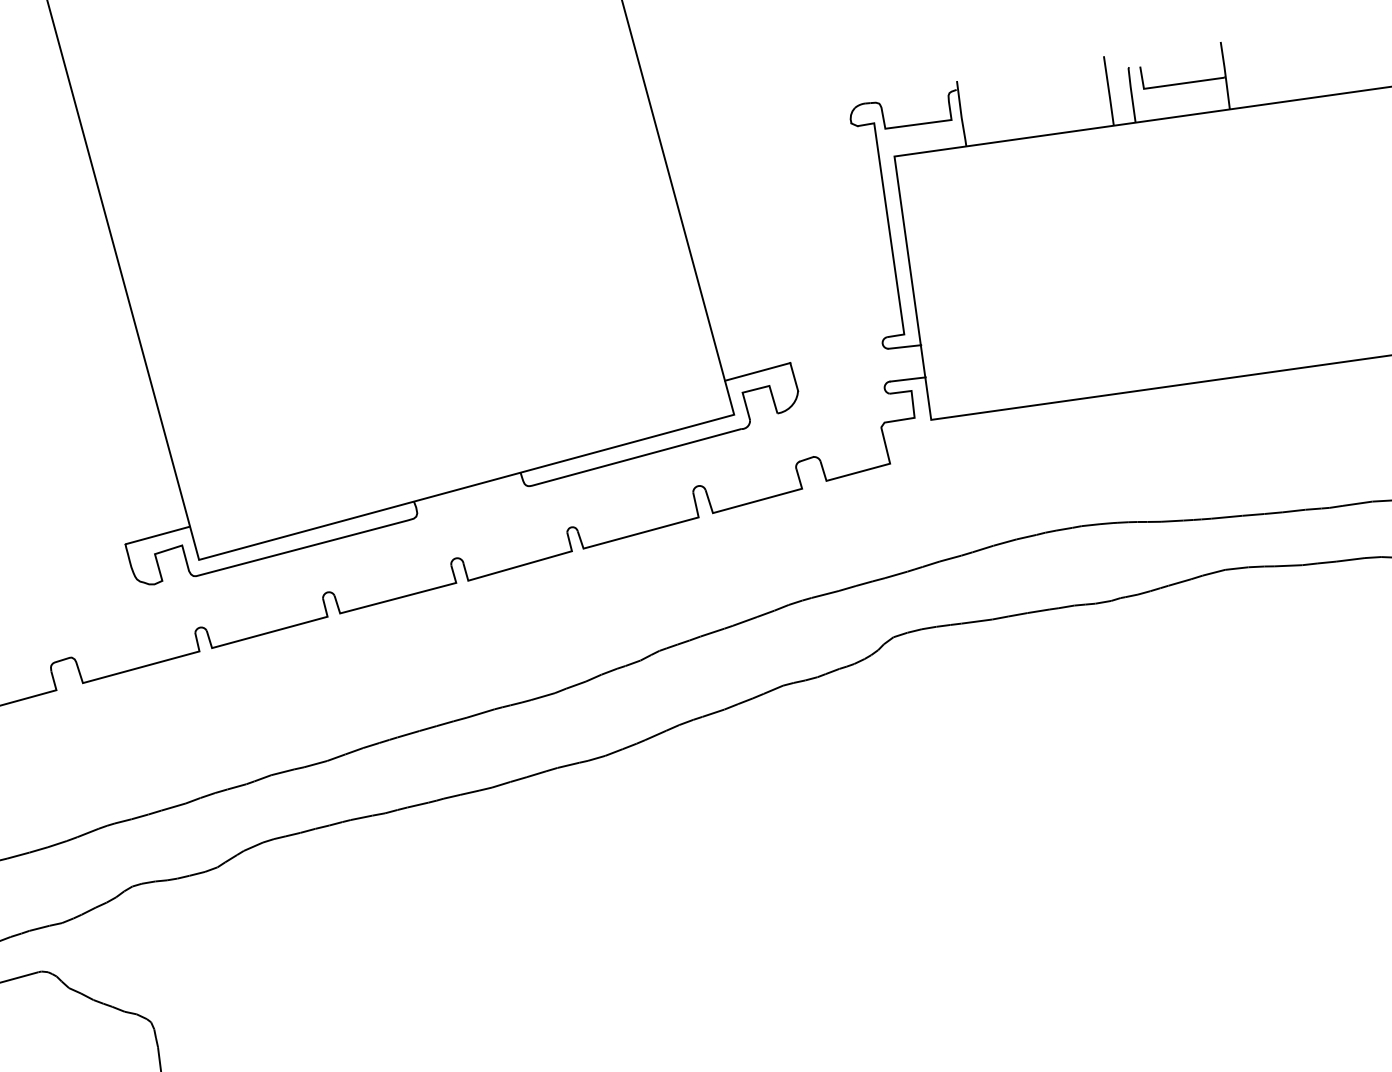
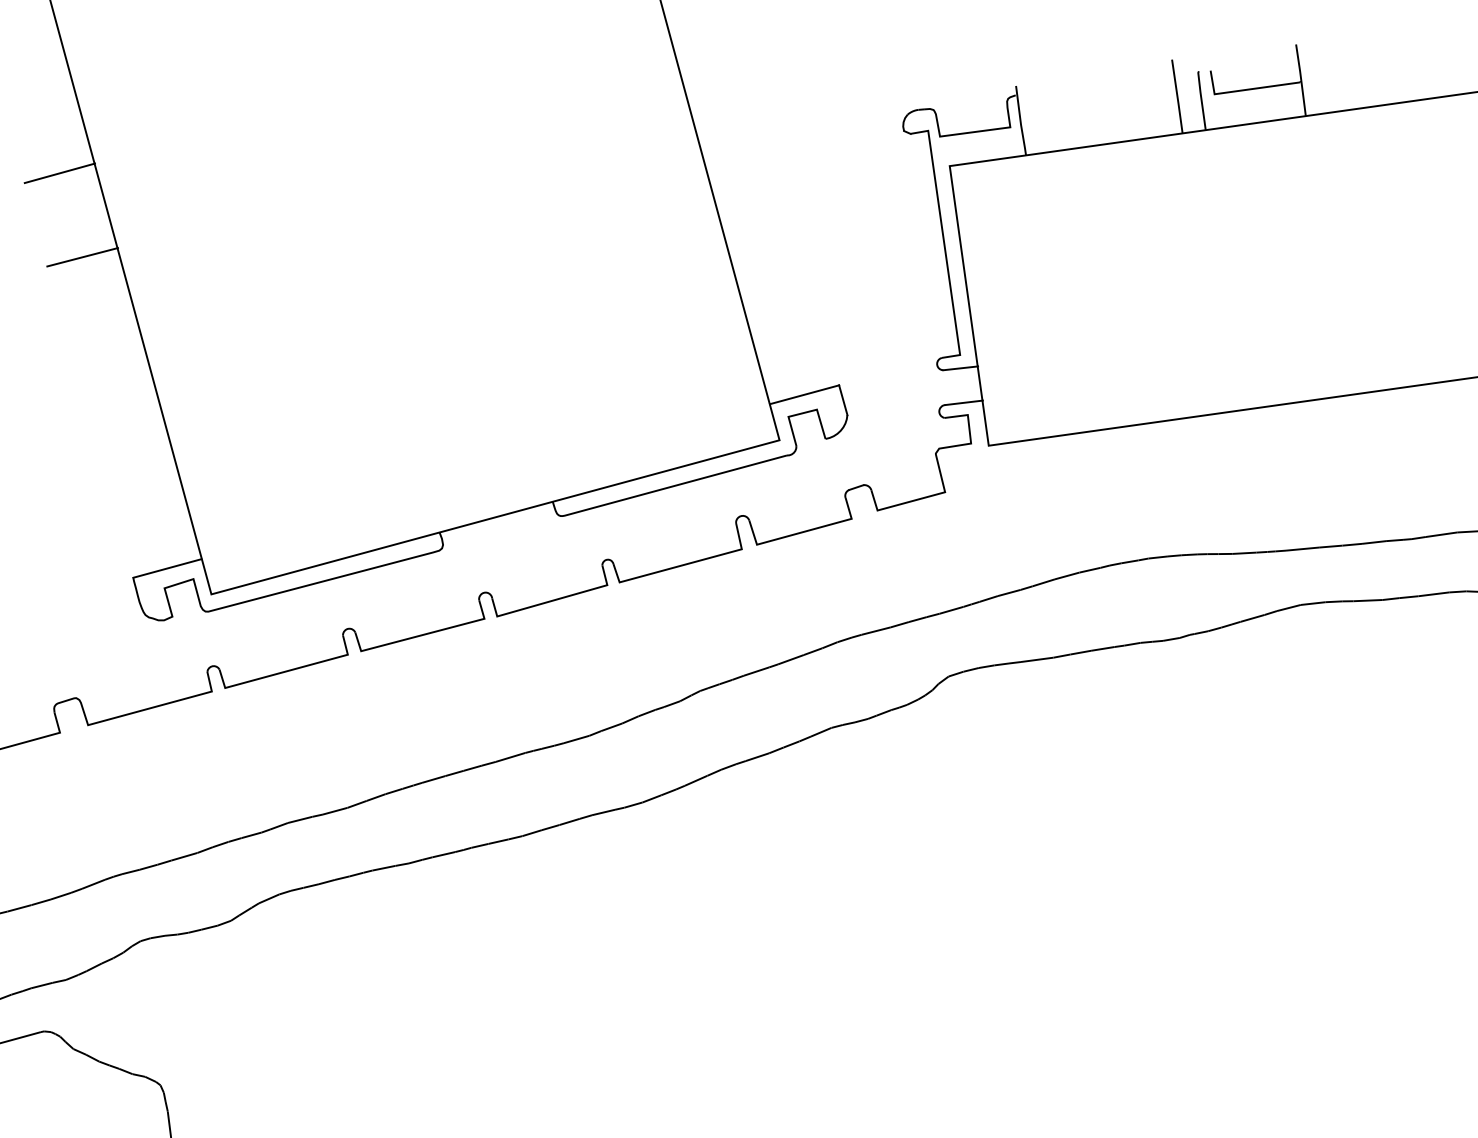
line: (56, 163) -> (60, 173), added
line: (77, 242) -> (82, 257), added

